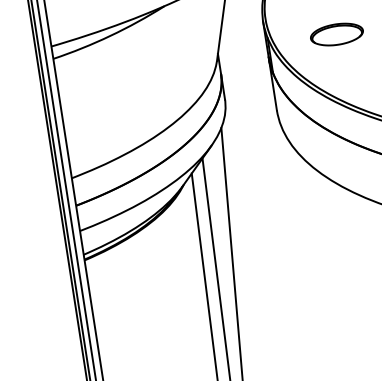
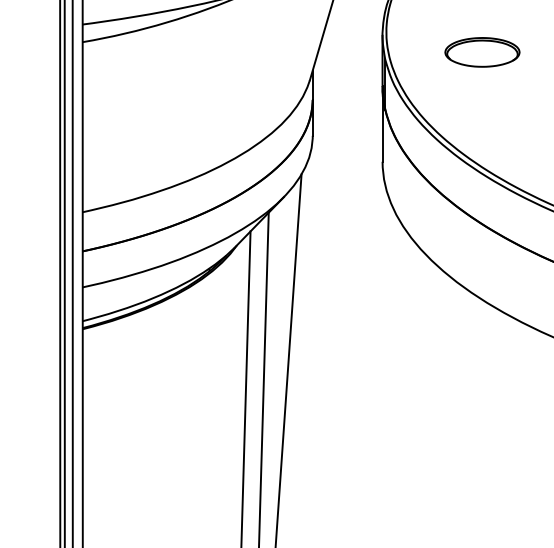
part: (337, 34) -> (482, 52), moved

